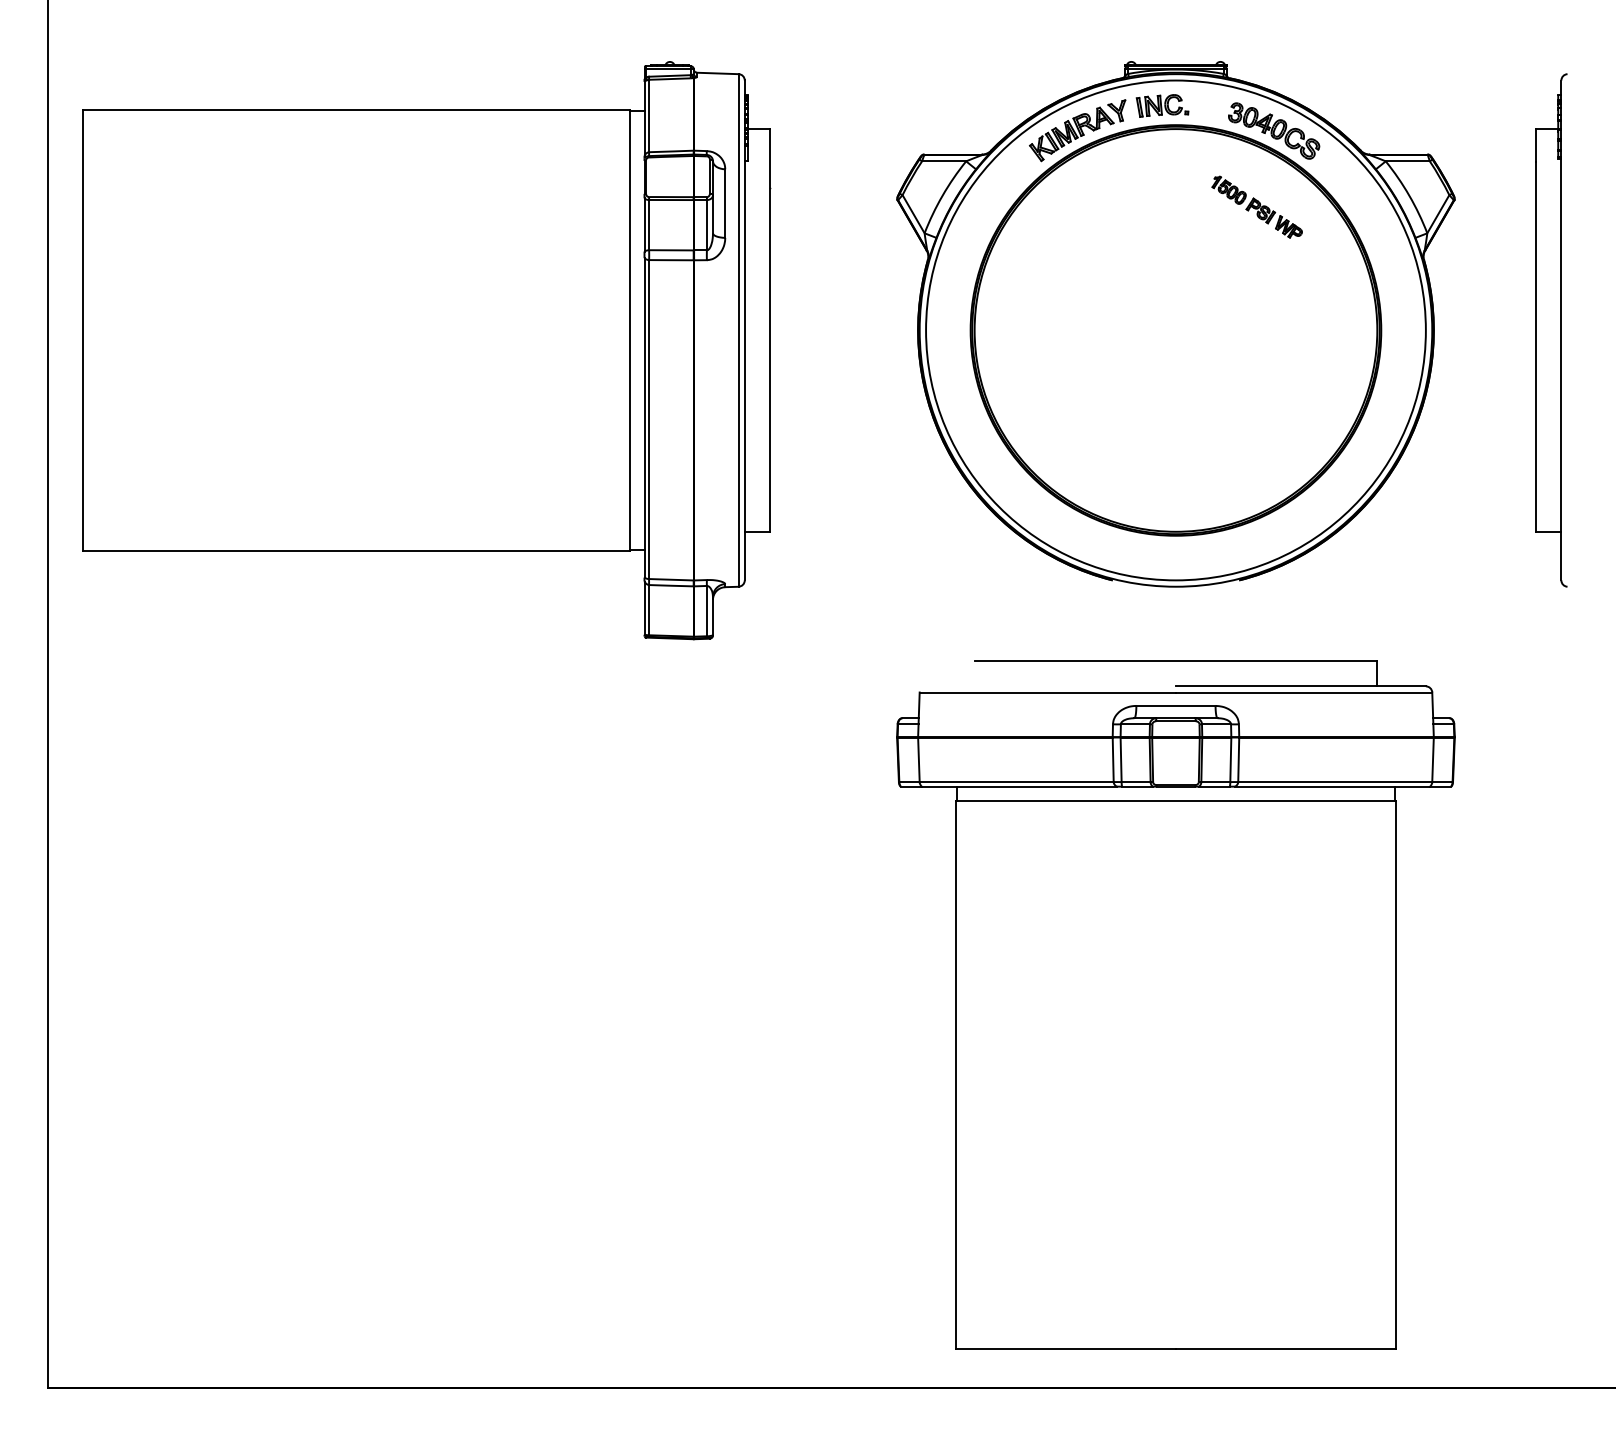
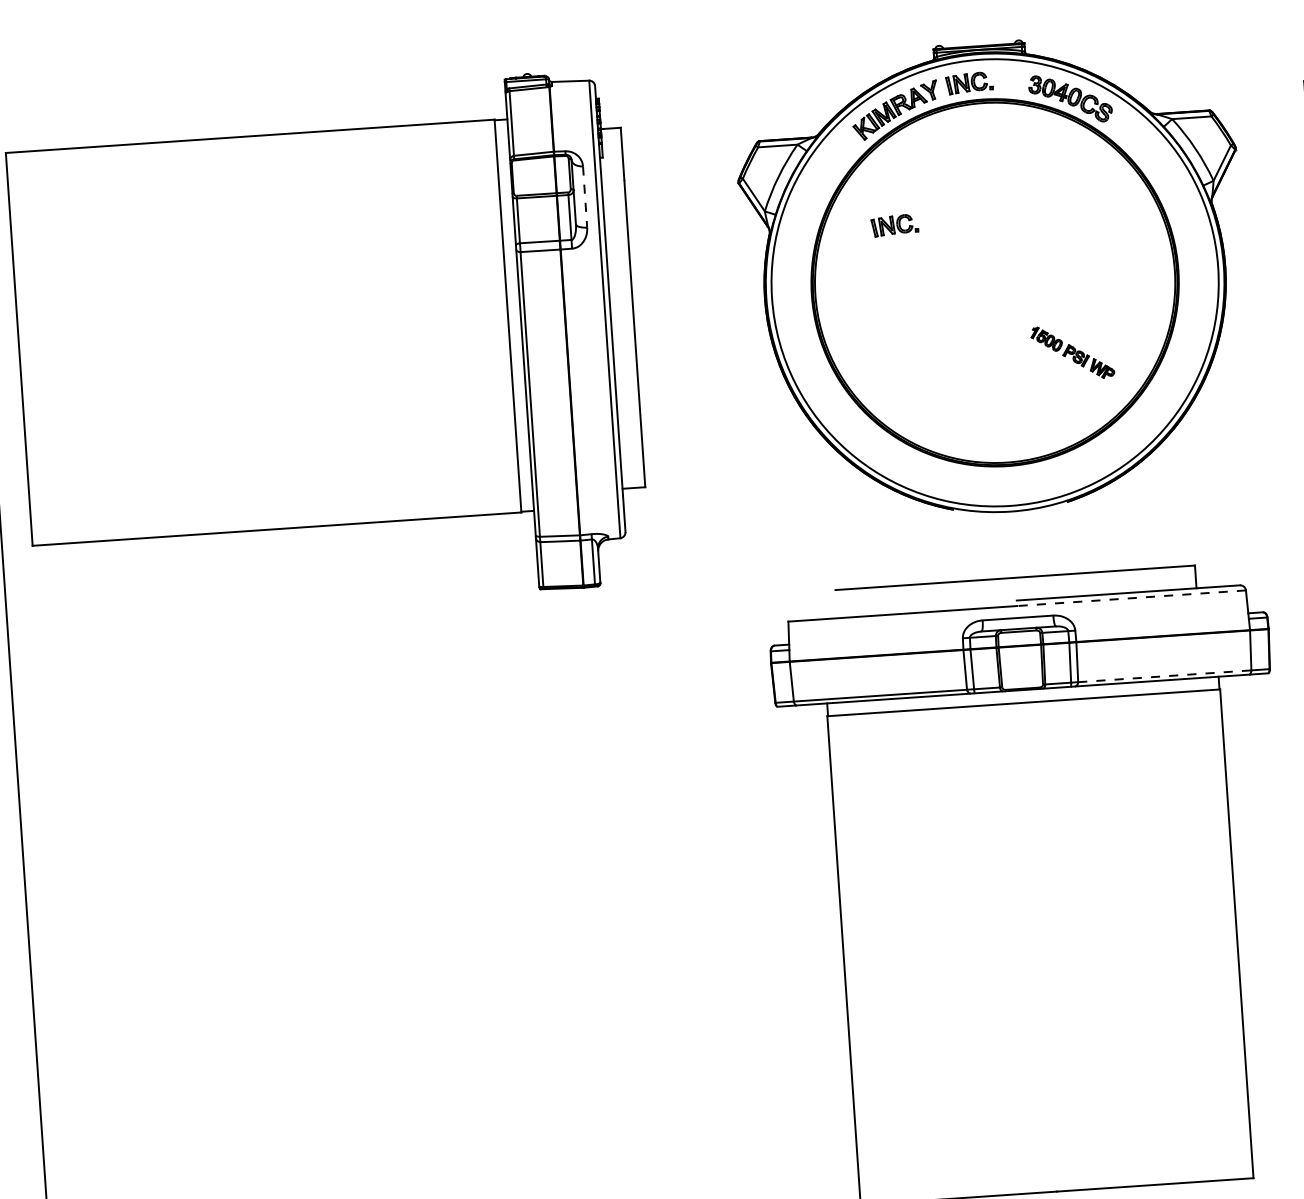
line: (725, 204) -> (585, 197), solid -> dashed
part: (1256, 206) -> (1072, 352), moved
part: (1068, 258) -> (894, 225), added
line: (1303, 692) -> (1131, 598), solid -> dashed
line: (1335, 782) -> (1165, 676), solid -> dashed

